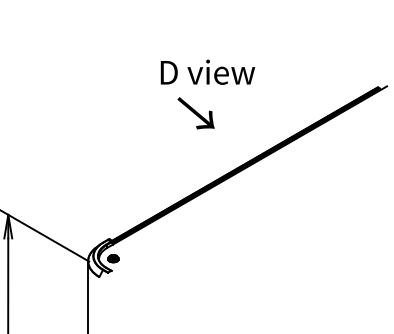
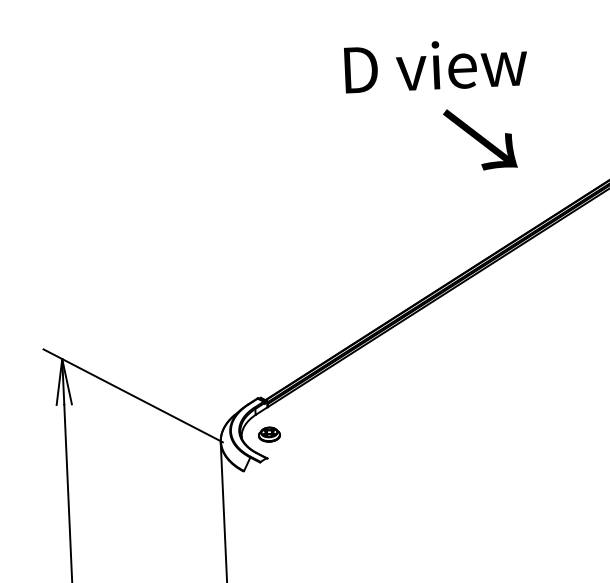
text: (195, 113) -> (479, 139), moved

